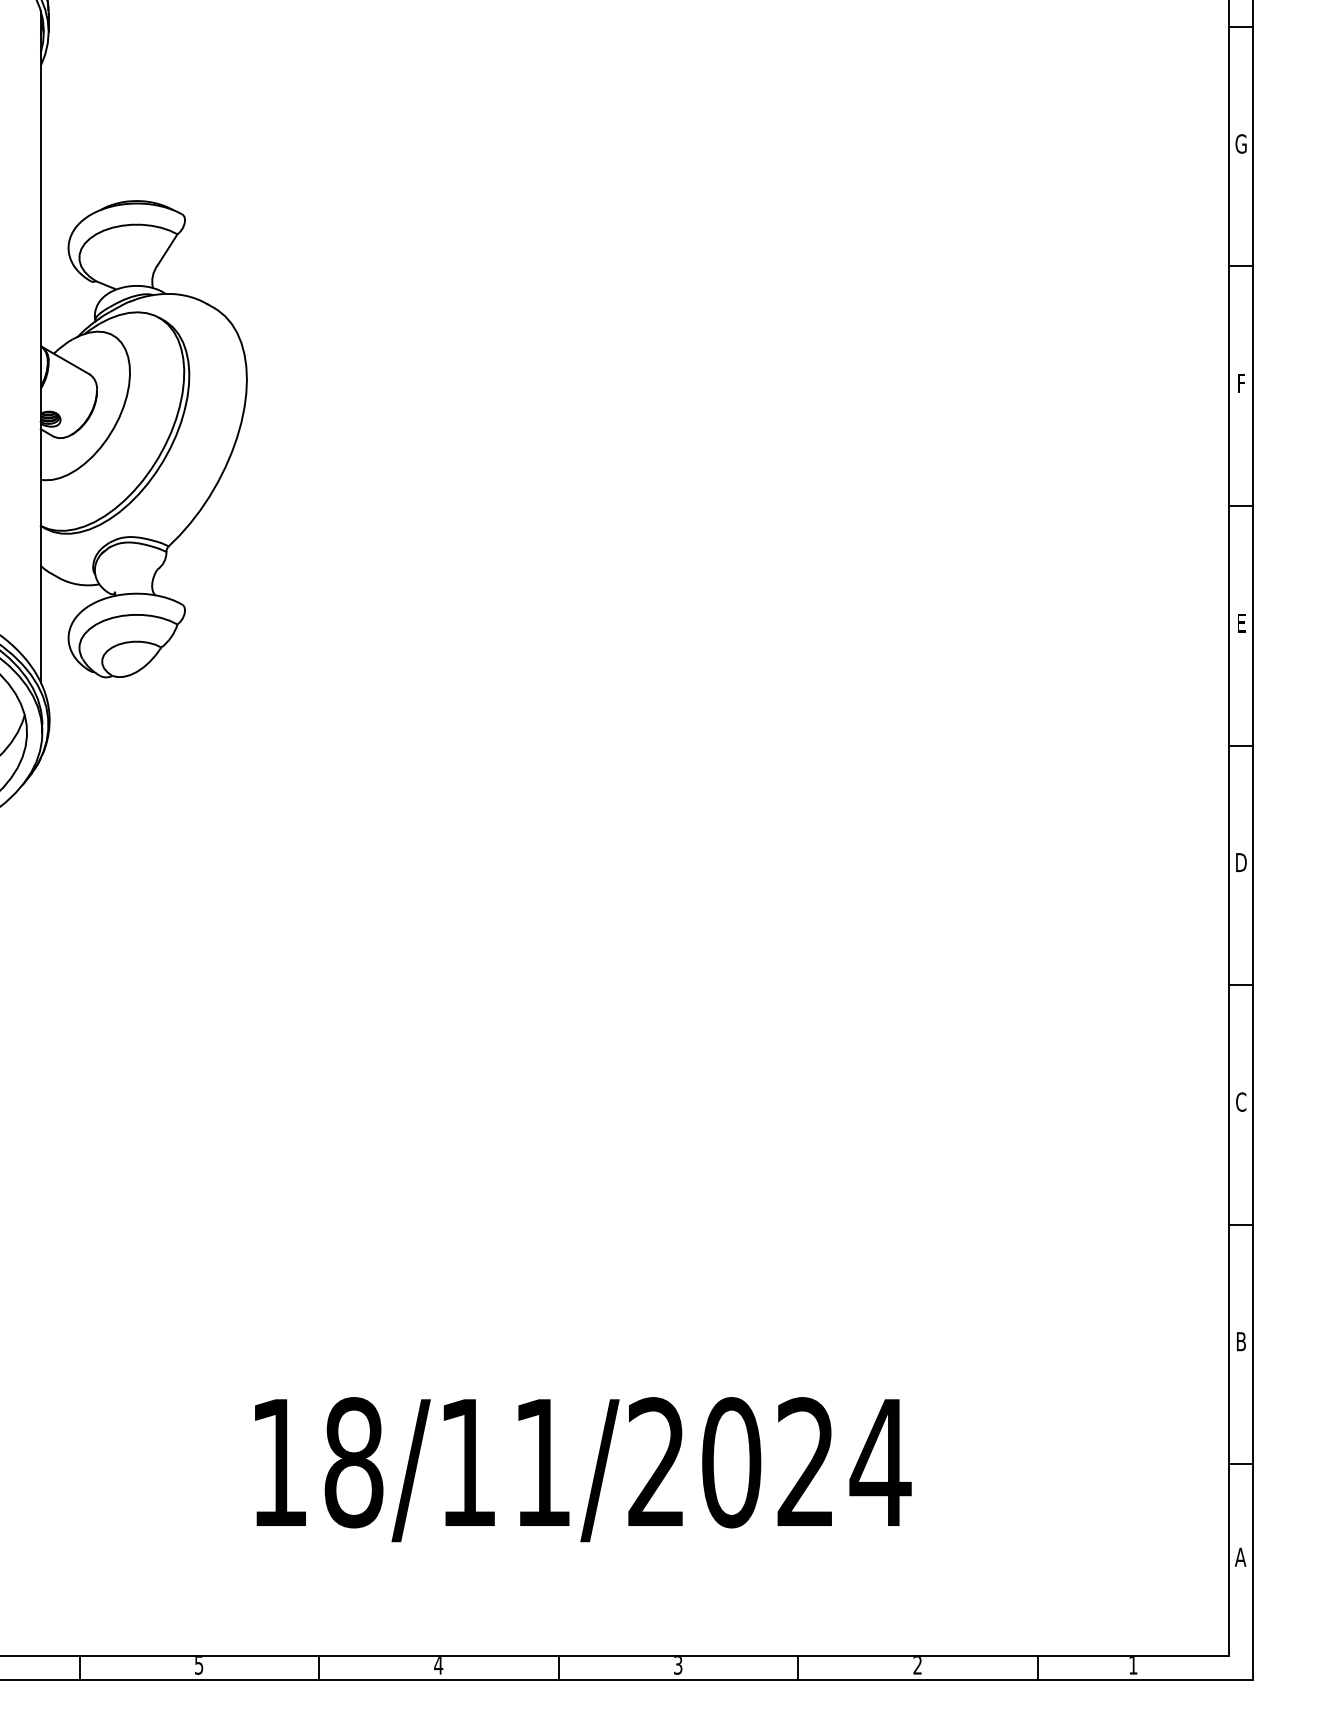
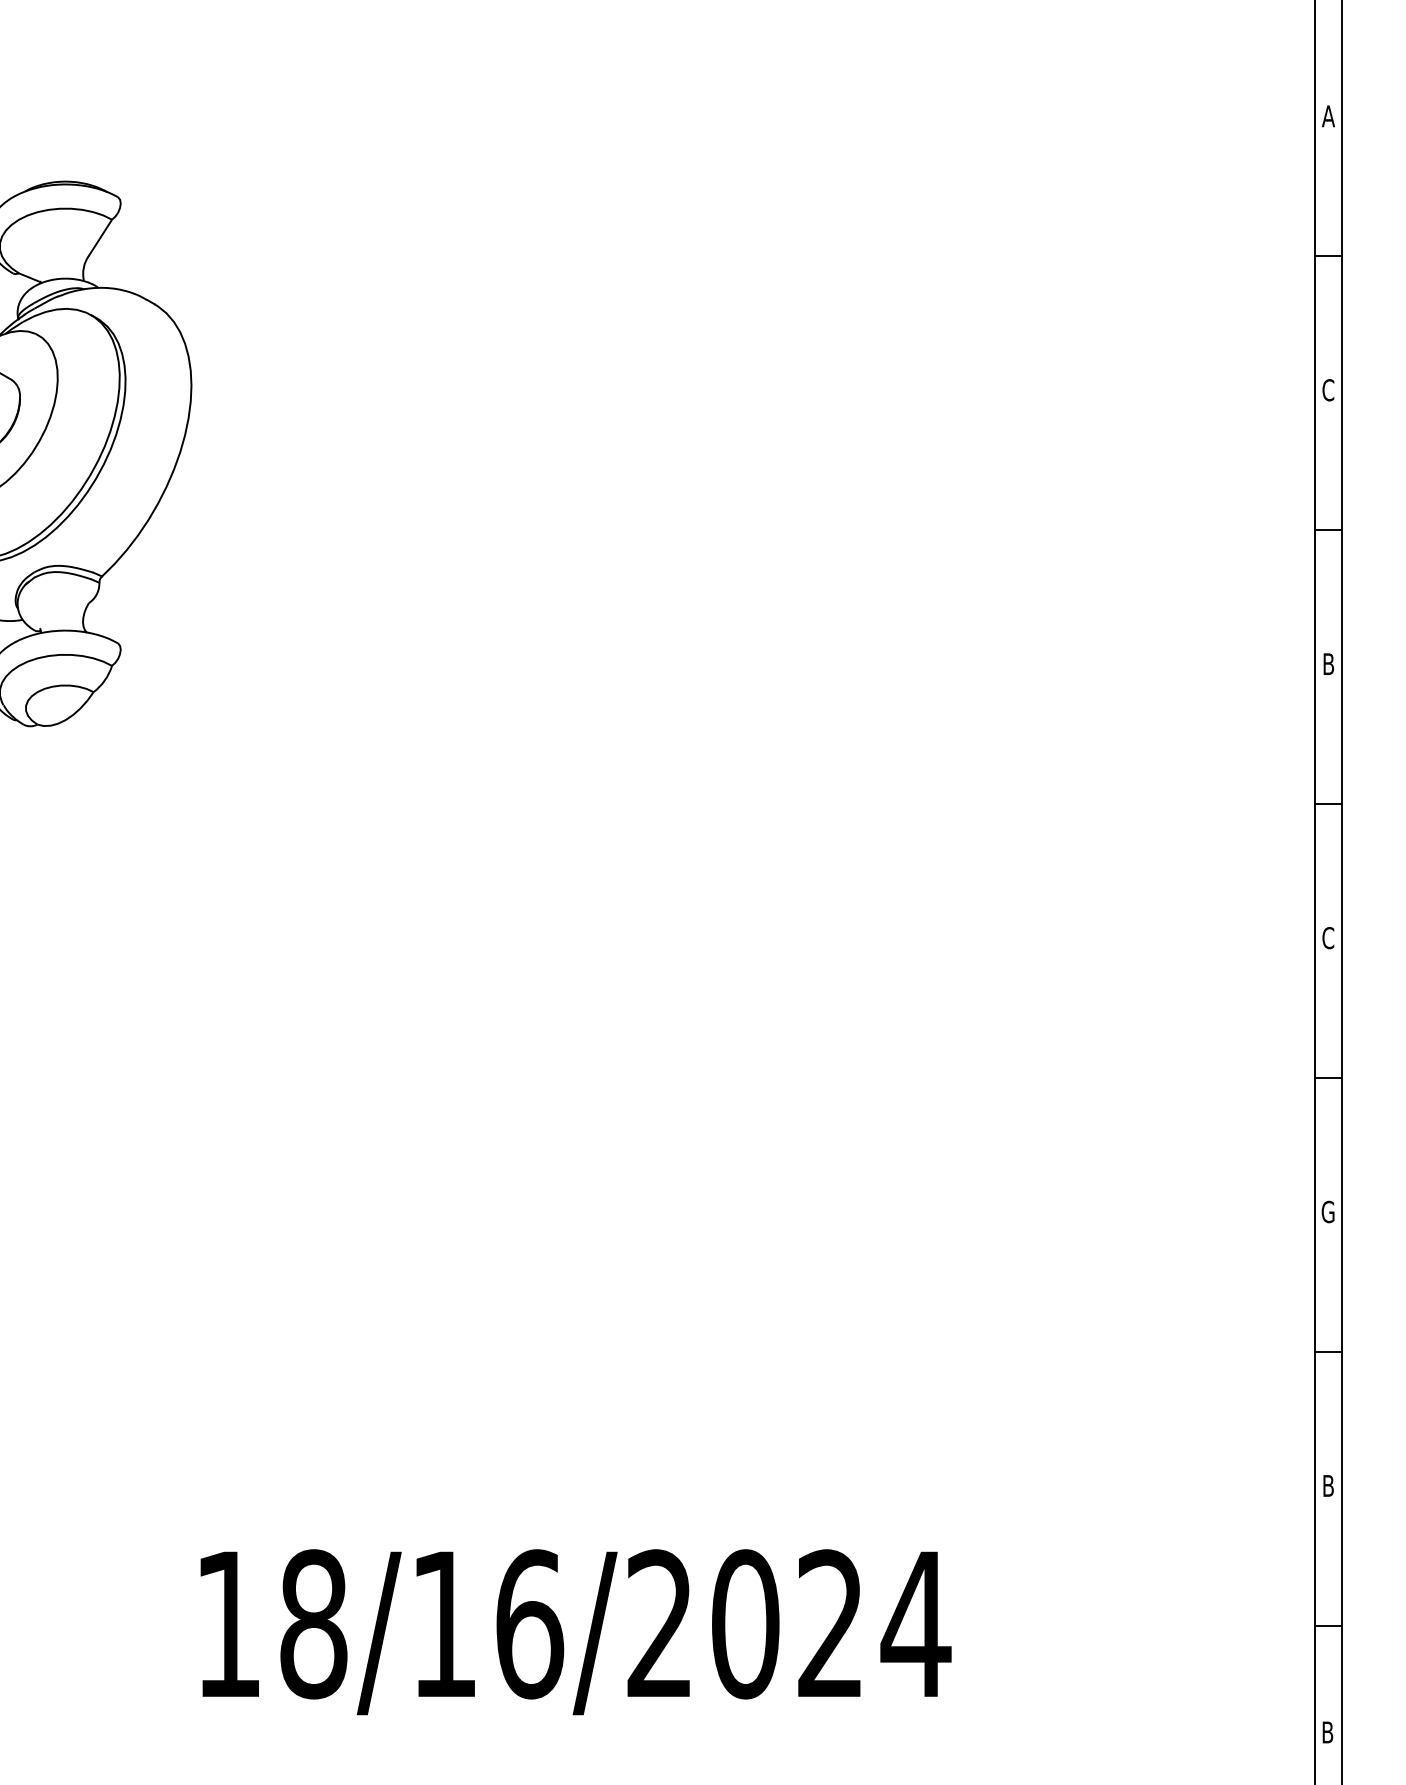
text: (1240, 143) -> (1327, 115), G -> A
text: (1241, 383) -> (1328, 390), F -> C
text: (1241, 622) -> (1328, 663), E -> B
text: (1241, 862) -> (1328, 937), D -> C
text: (1240, 1101) -> (1327, 1211), C -> G
text: (542, 1462) -> (529, 1624), 18/11/2024 -> 18/16/2024
text: (1240, 1556) -> (1327, 1731), A -> B

